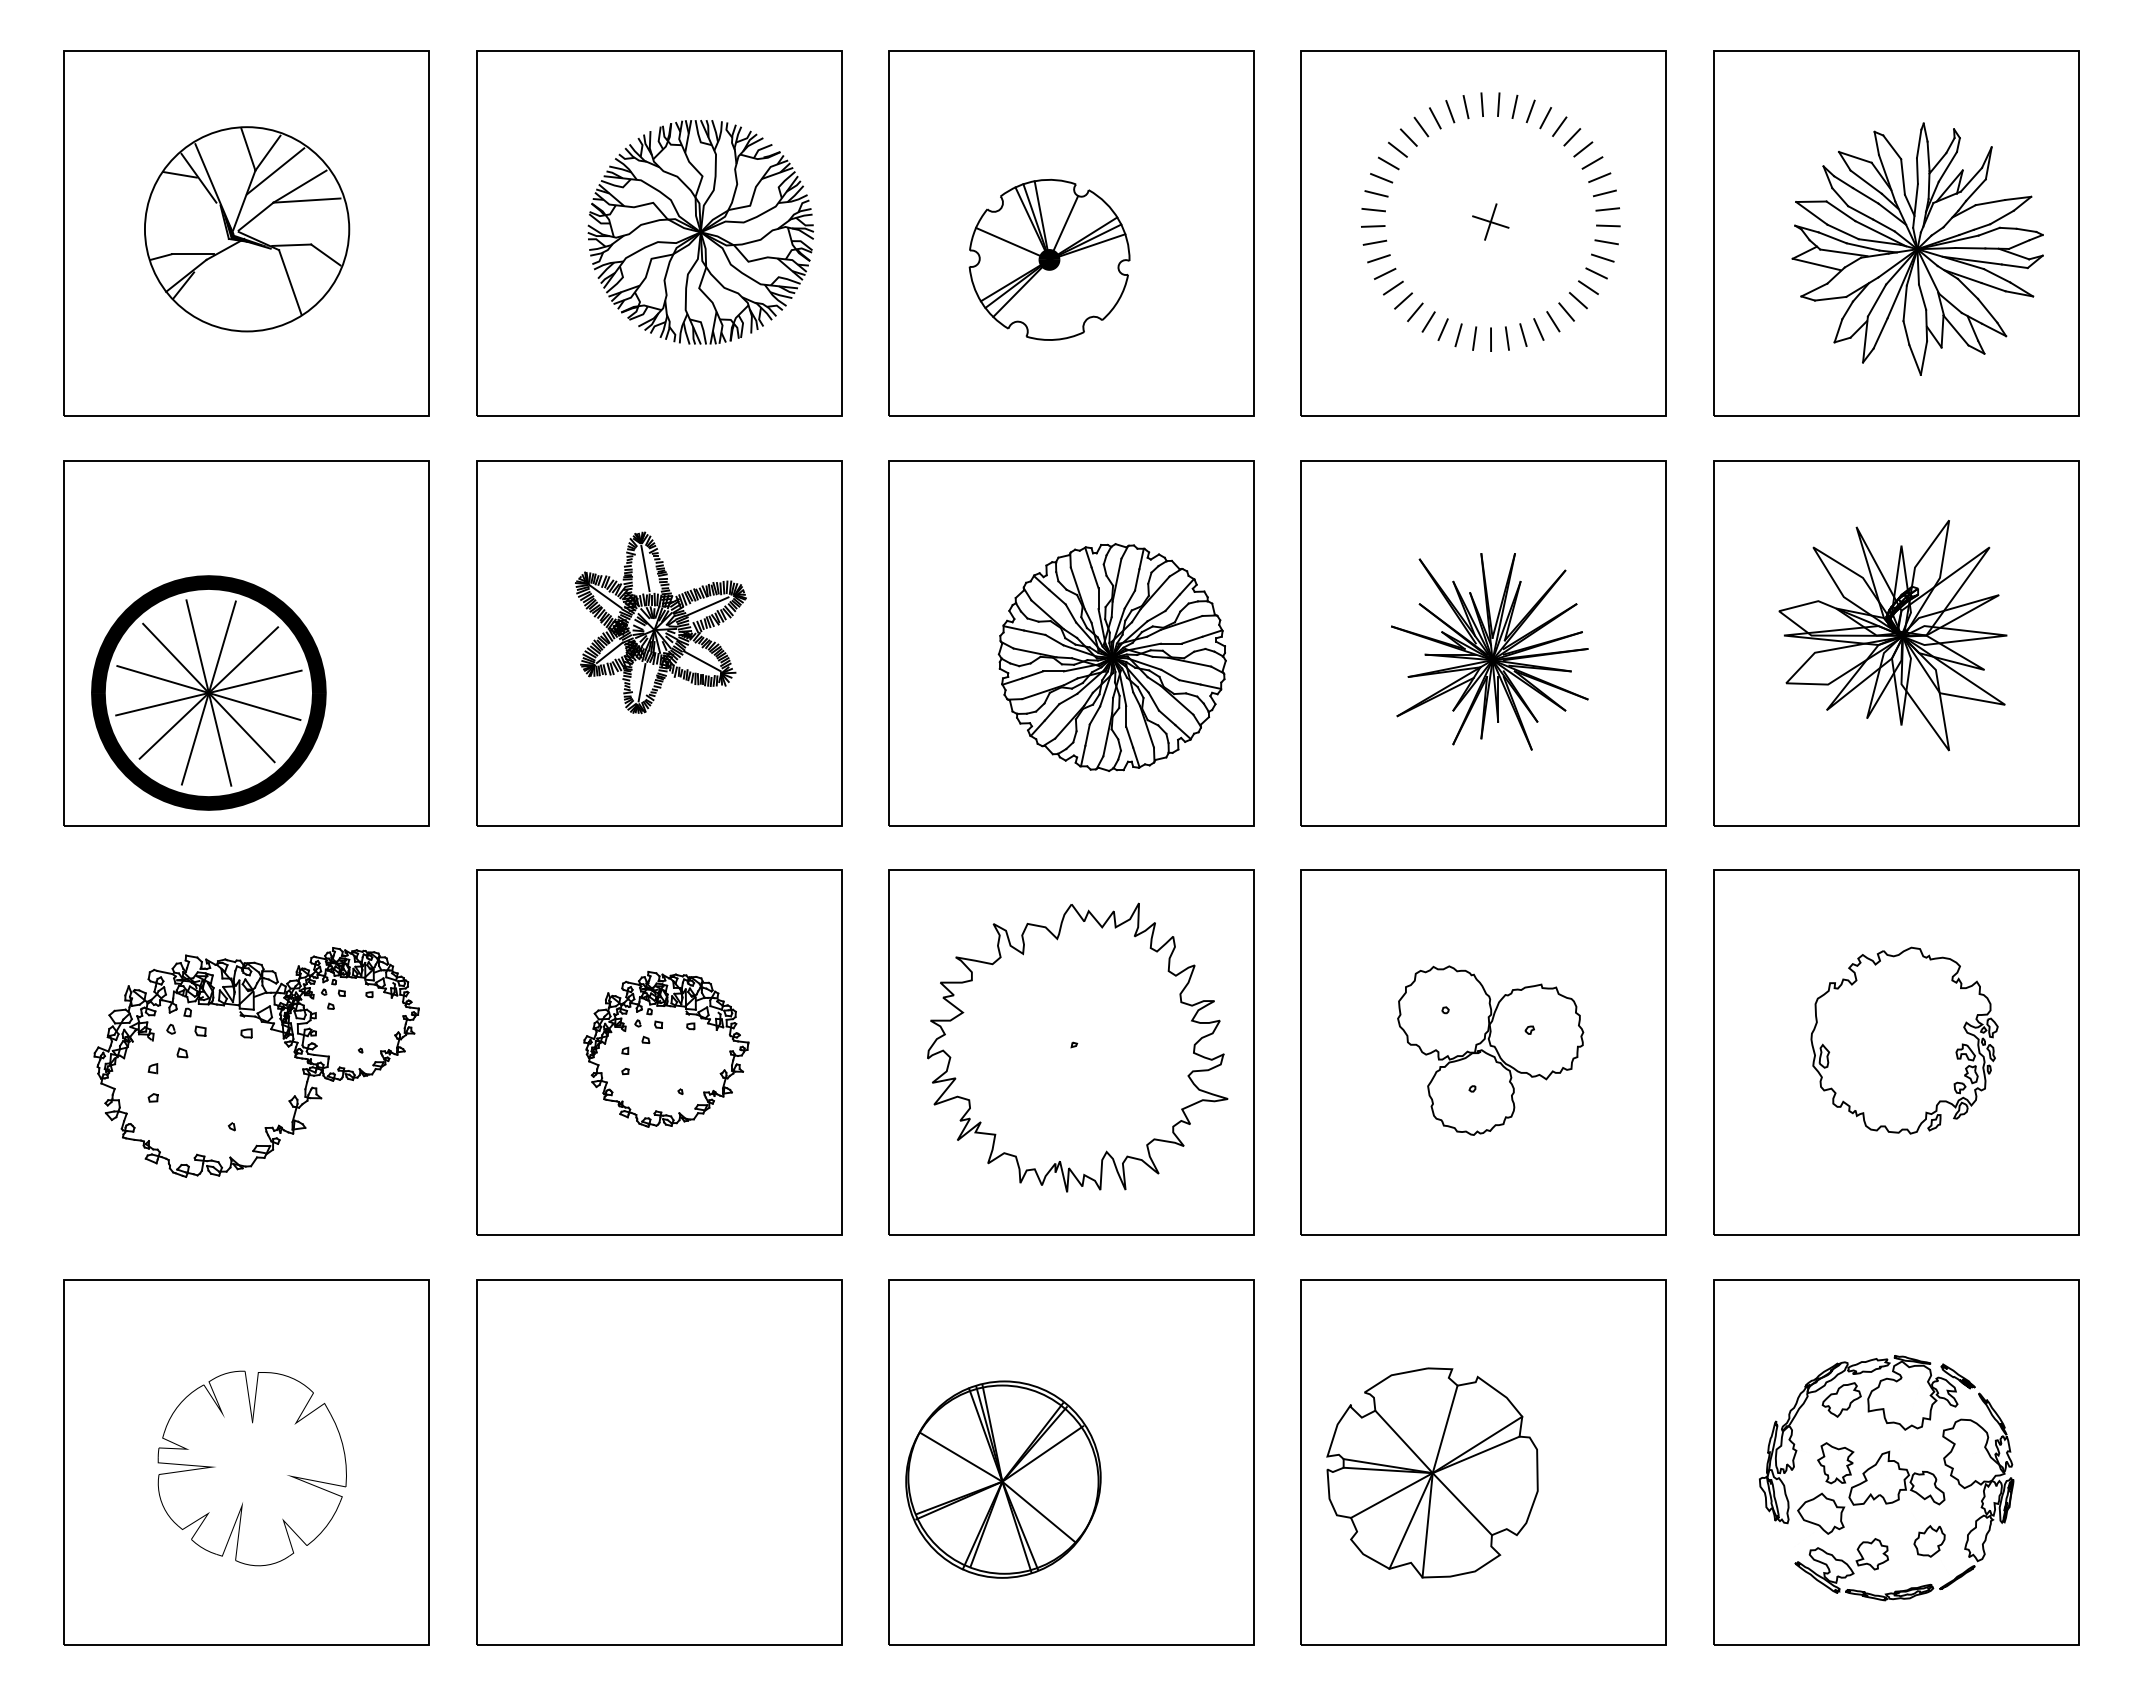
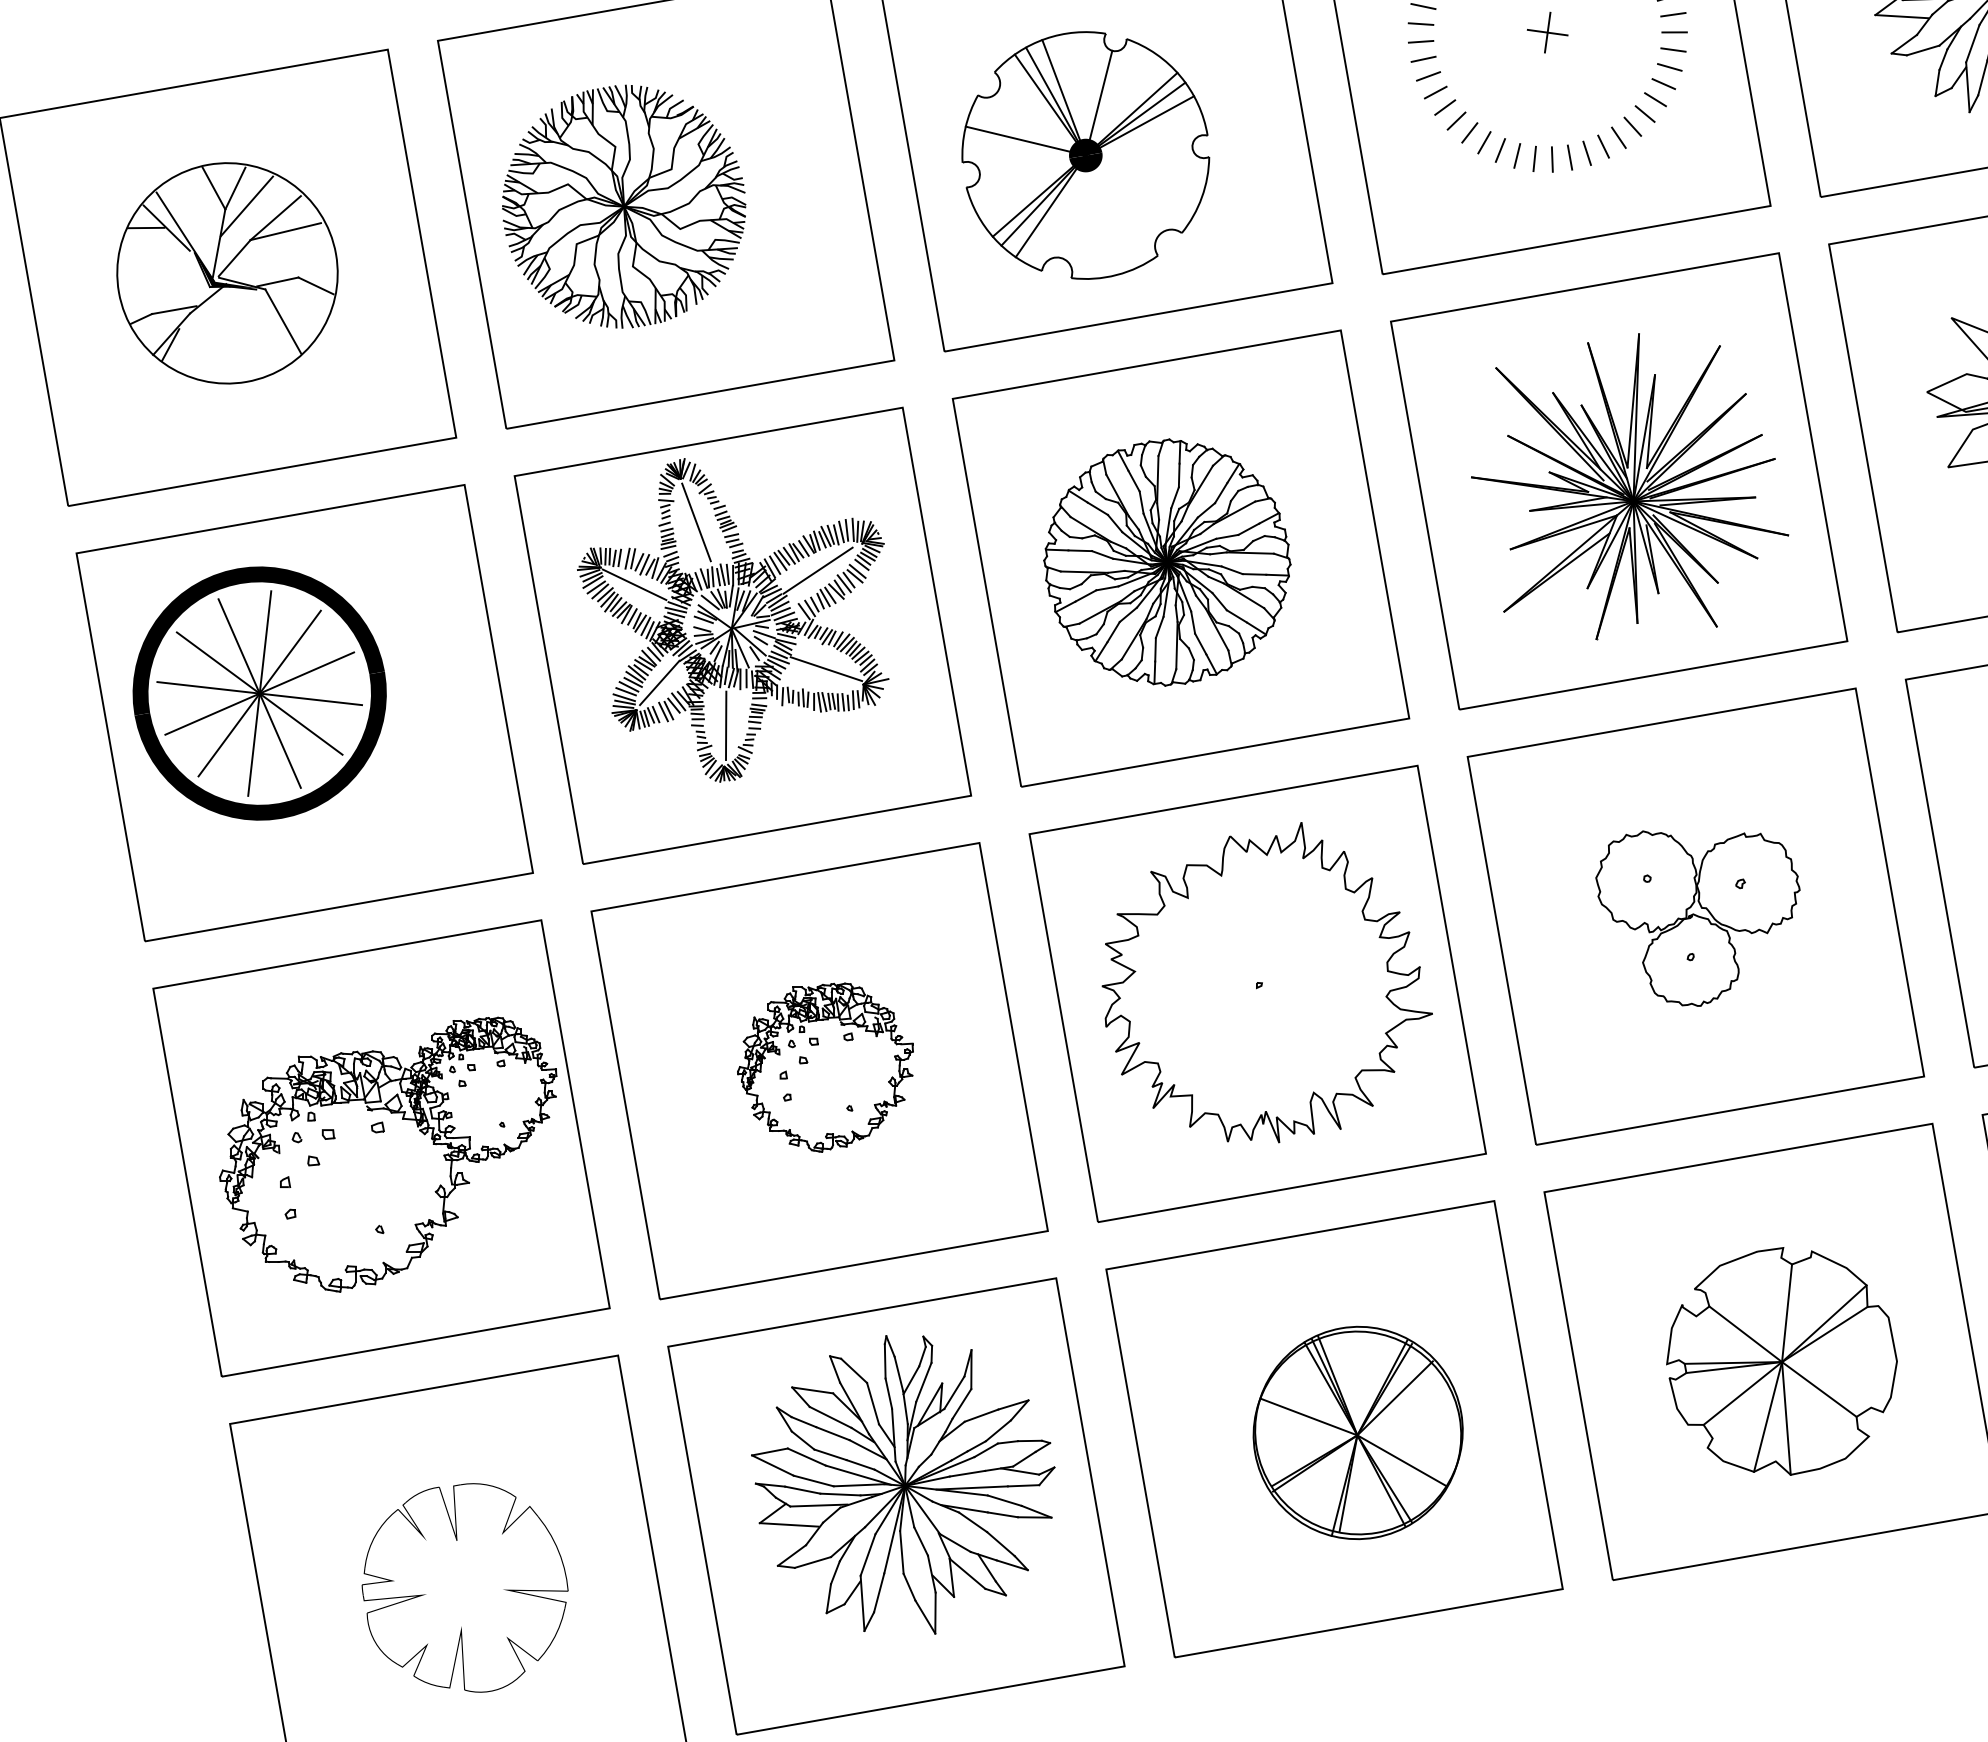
part: (700, 232) -> (623, 206), moved
part: (1049, 259) -> (1085, 155), size x1.43
part: (660, 622) -> (740, 613), size x1.67
part: (1489, 651) -> (1626, 489), size x1.43
part: (1111, 657) -> (1166, 562), moved
part: (208, 692) -> (259, 693), moved
part: (246, 1052) -> (381, 1148), added
part: (670, 1444) -> (905, 1485), added
part: (1432, 1472) -> (1781, 1361), moved
part: (1003, 1479) -> (1358, 1432), moved

